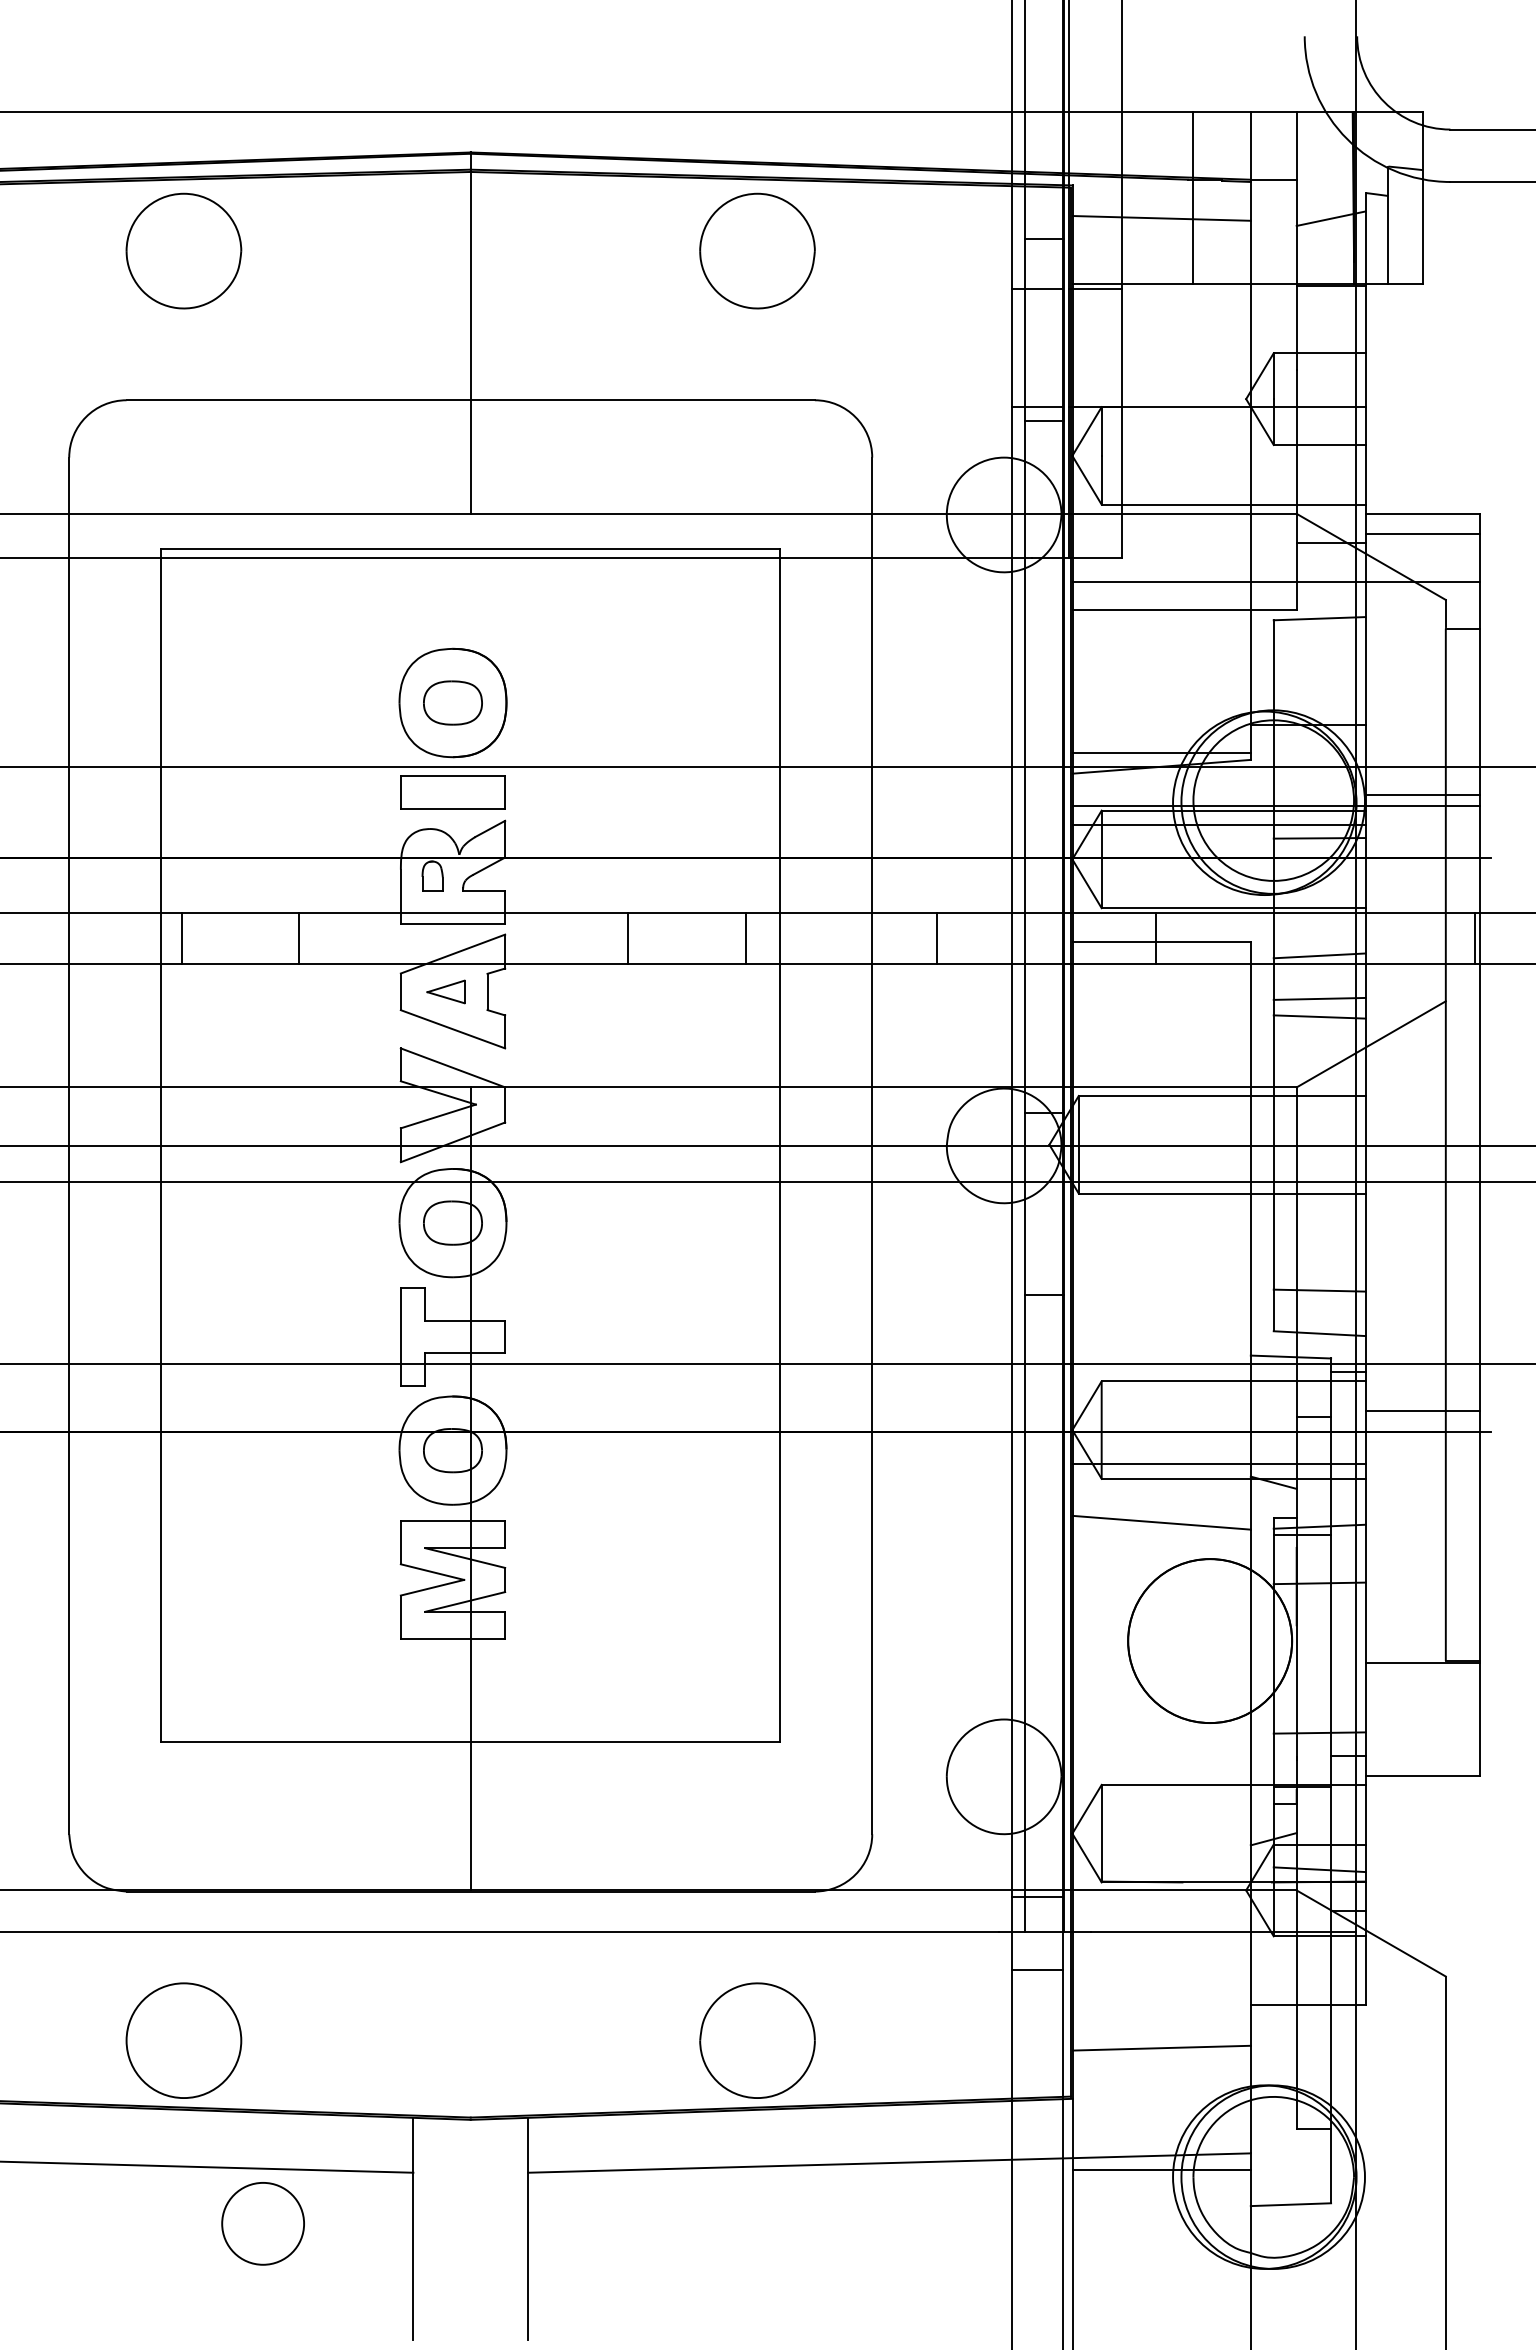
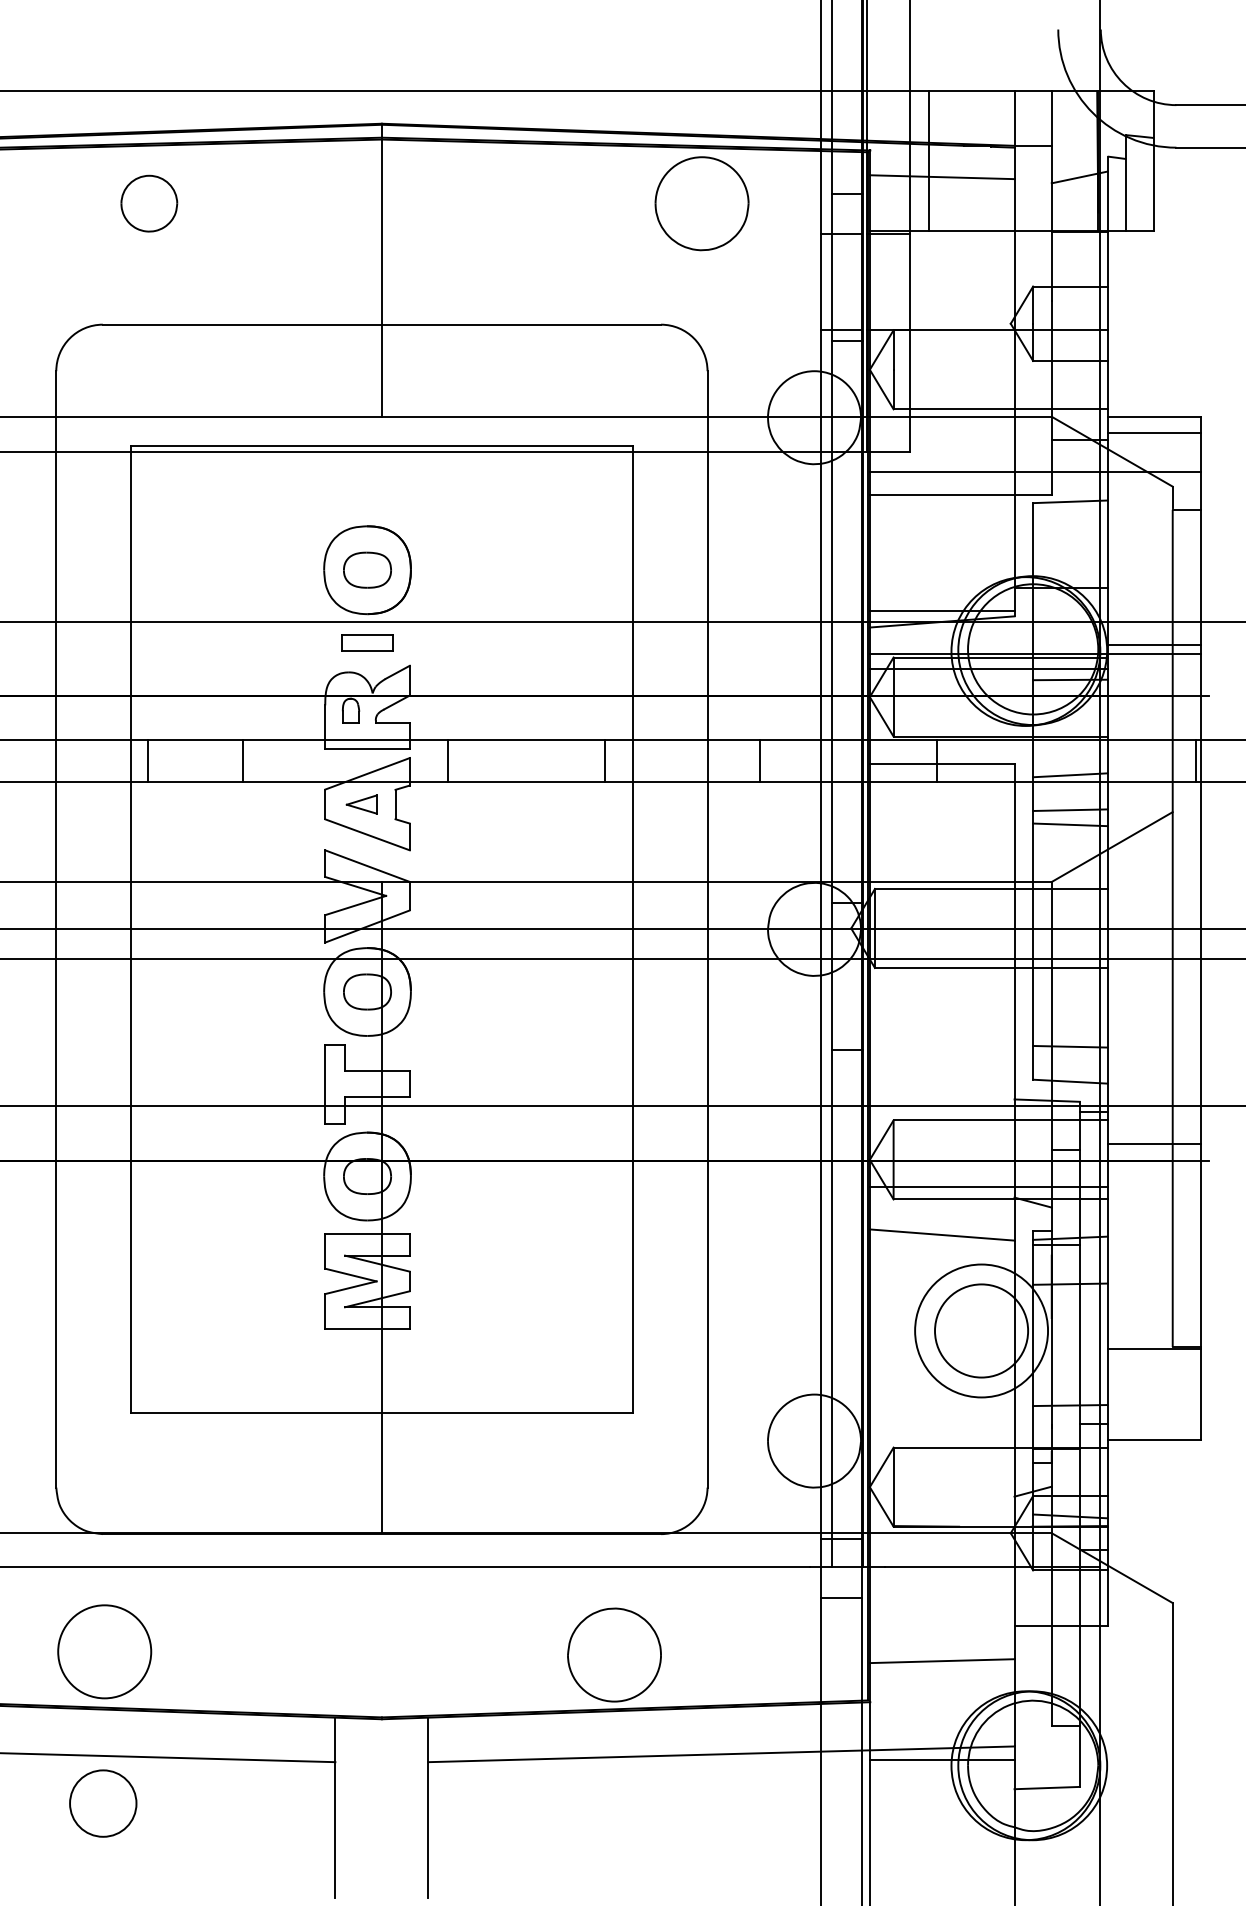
line: (1193, 198) -> (929, 161), moved
part: (183, 250) -> (148, 203), size x0.6
part: (757, 250) -> (702, 203), moved
part: (452, 792) -> (367, 642), size x0.6
line: (627, 937) -> (447, 760), moved
circle: (1210, 1641) -> (981, 1331), size x0.7
circle: (183, 2040) -> (104, 1651), moved
circle: (262, 2223) -> (102, 1803), moved

